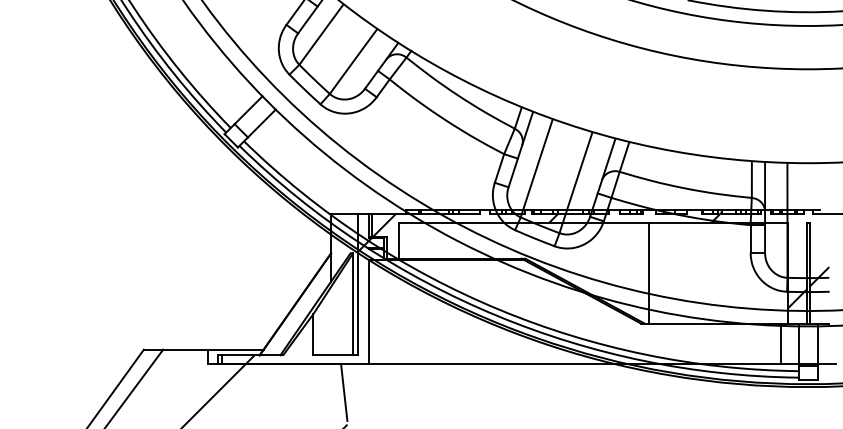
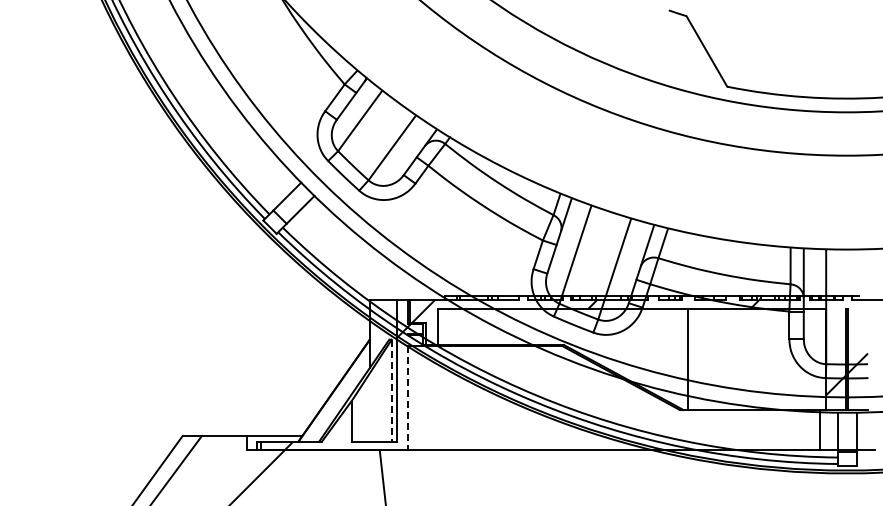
line: (352, 305) -> (391, 391), solid -> dashed
line: (368, 312) -> (407, 398), solid -> dashed

